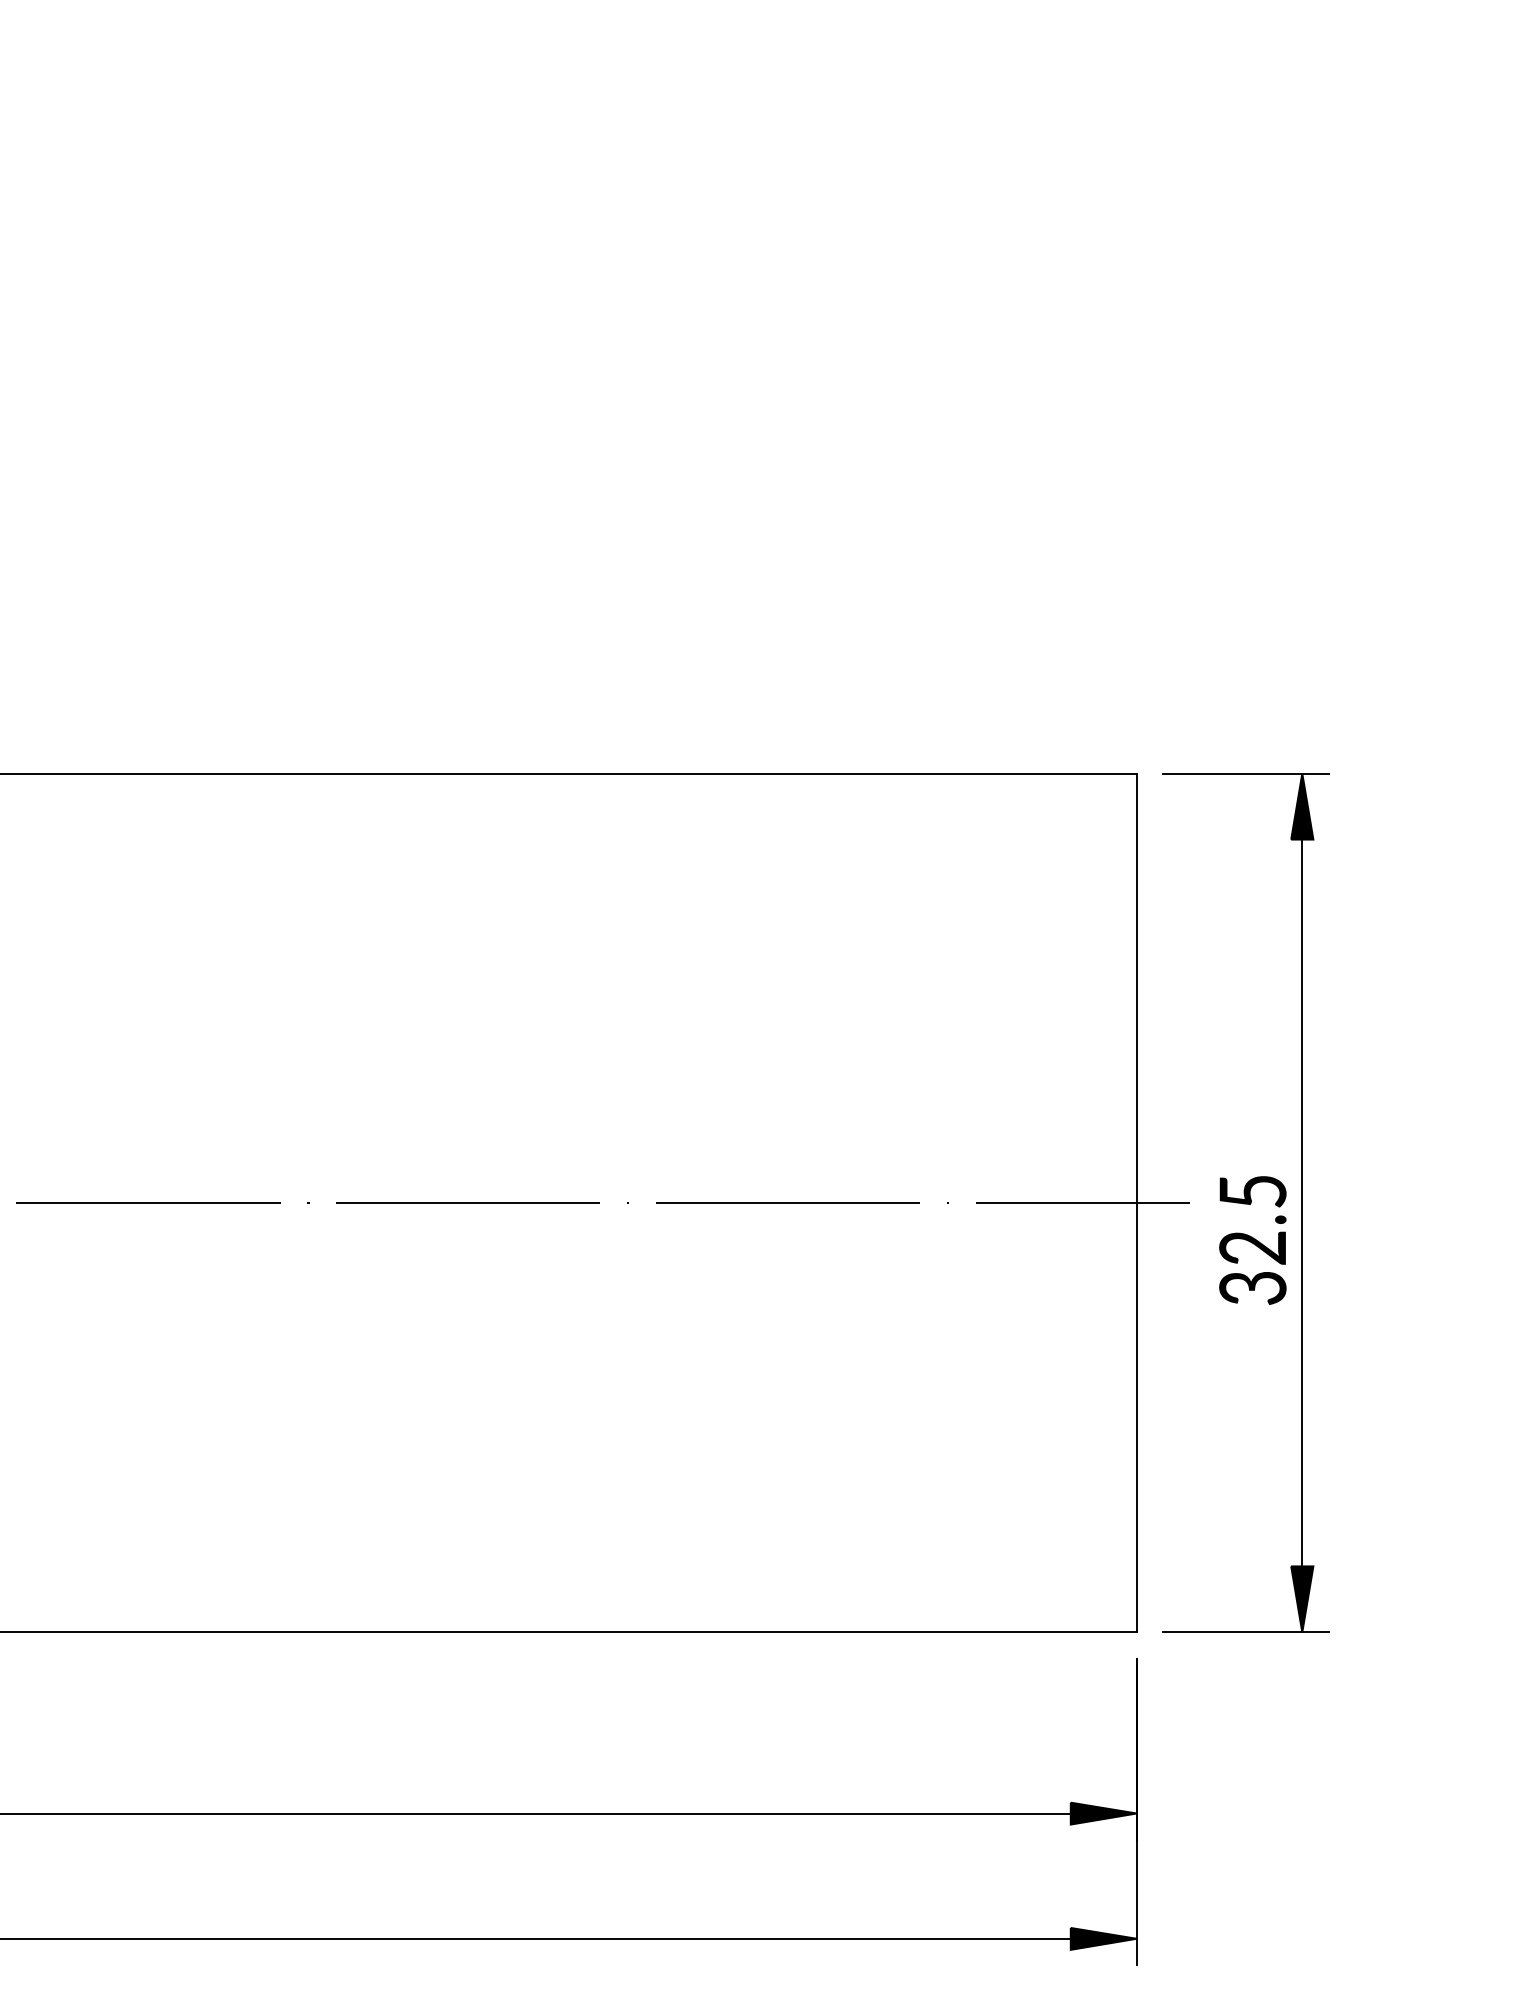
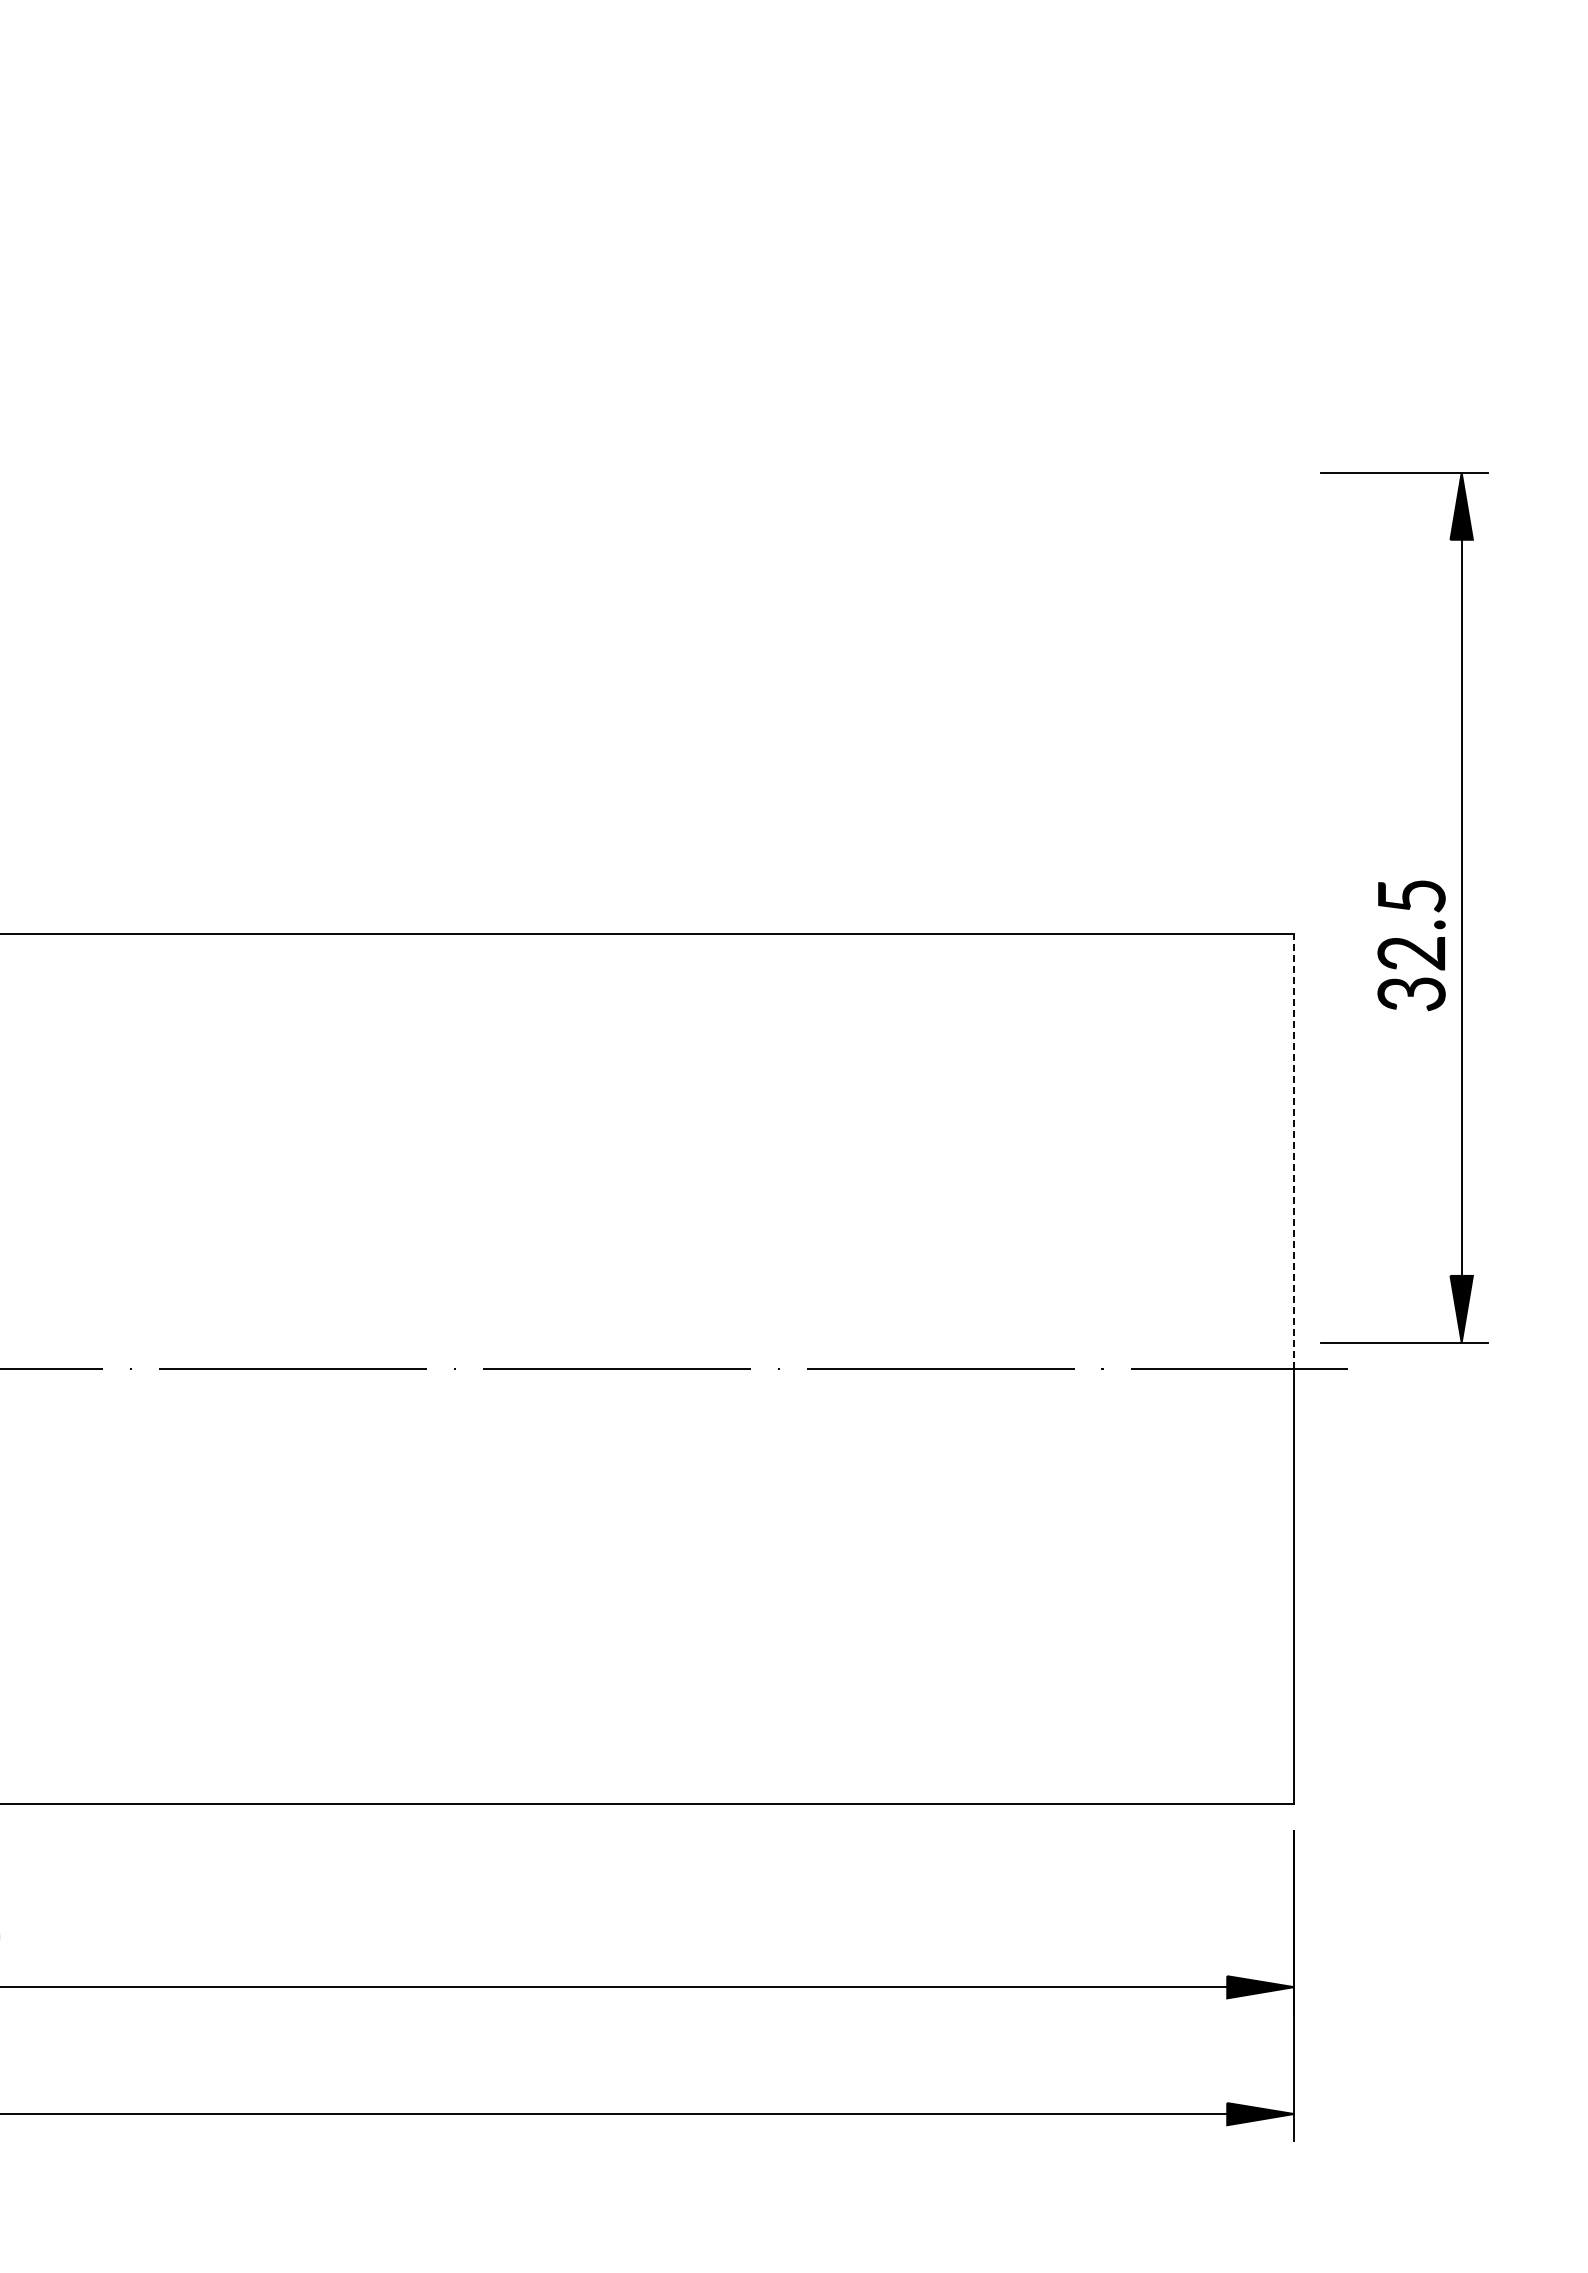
line: (1137, 987) -> (1294, 1150), solid -> dashed
part: (1245, 1202) -> (1404, 907), moved

